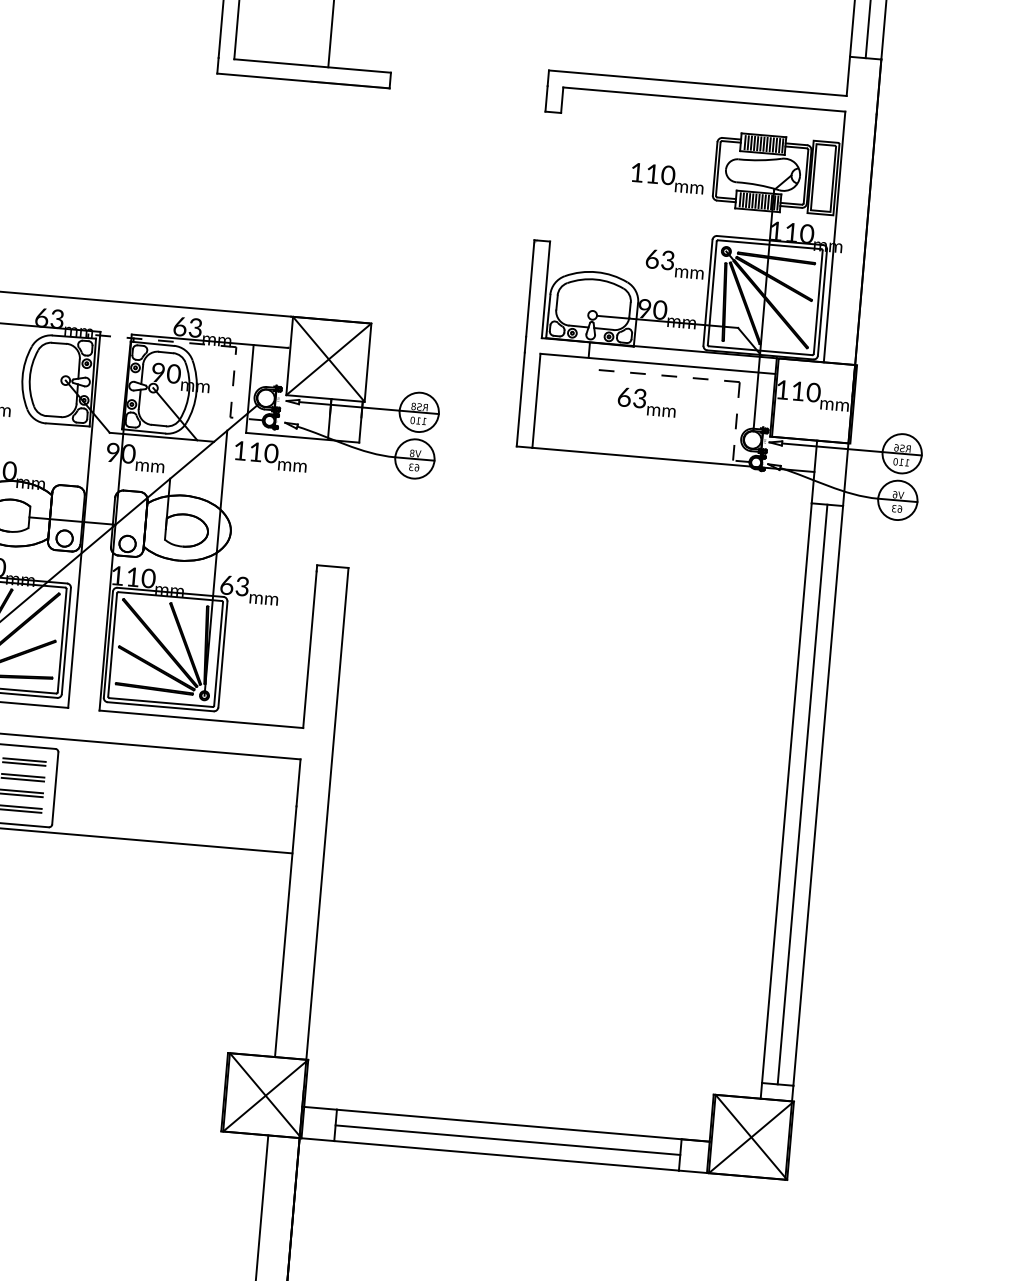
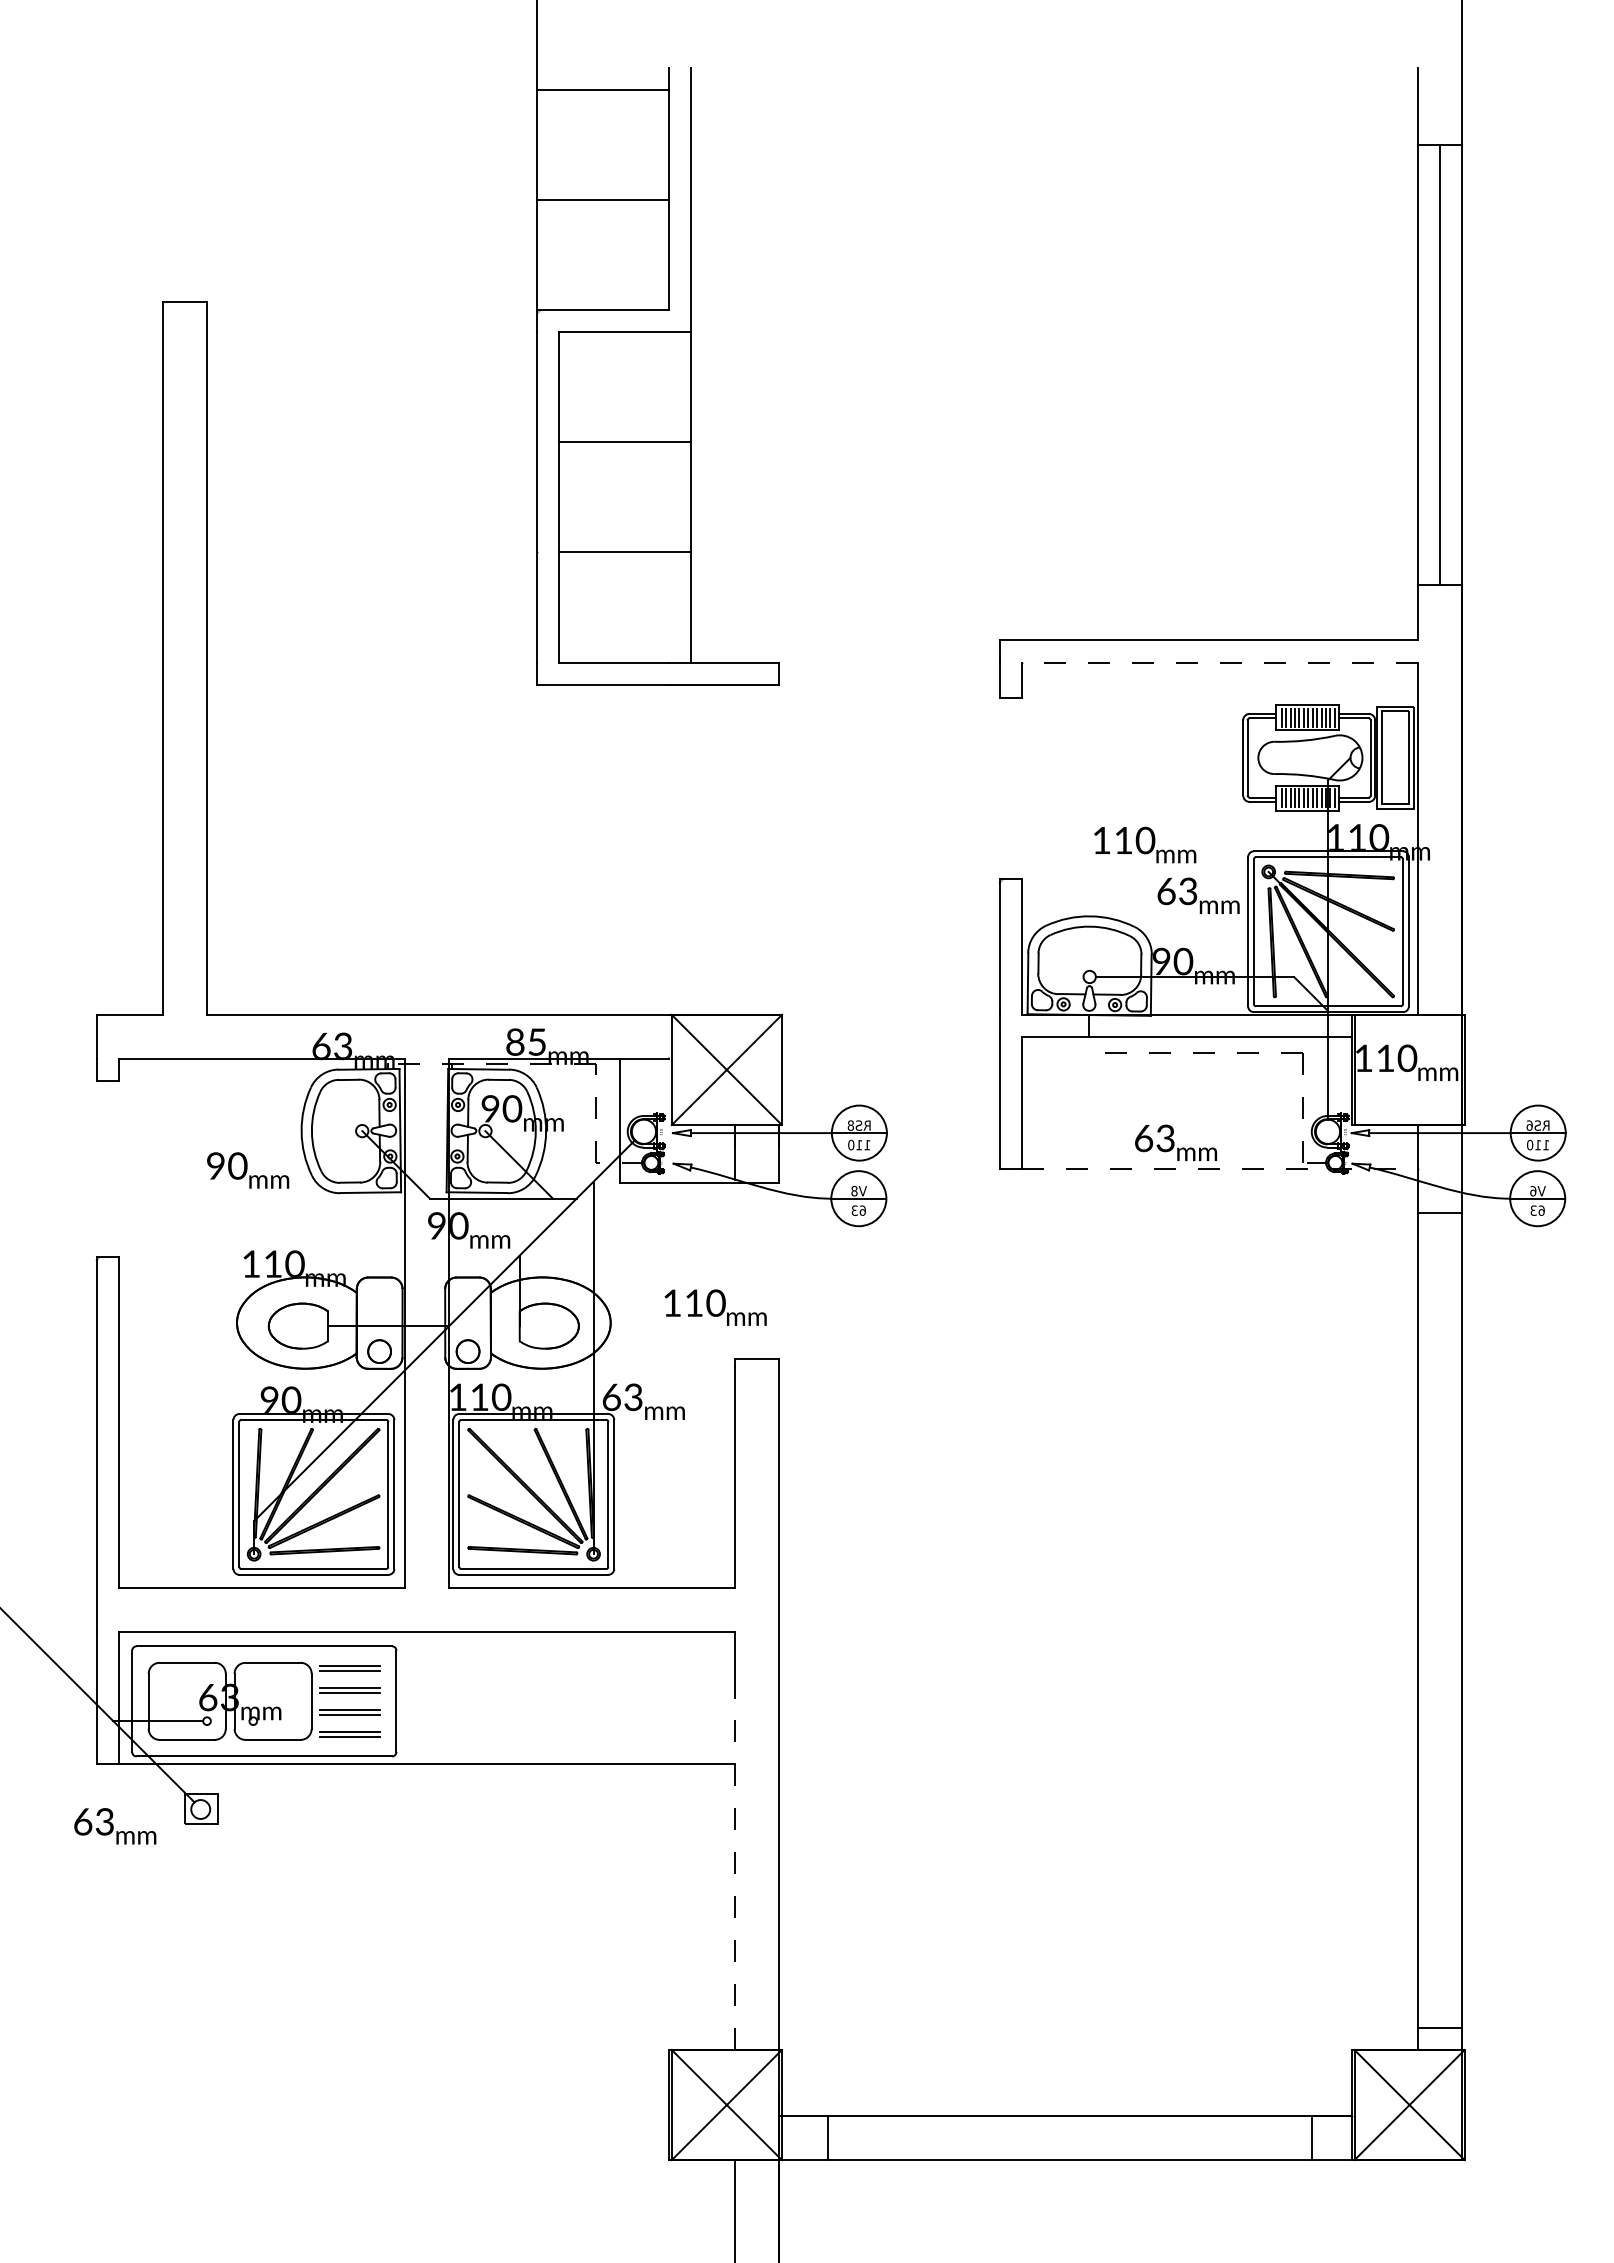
line: (704, 99) -> (1219, 662), solid -> dashed
text: (668, 178) -> (1145, 844), moved
text: (187, 326) -> (525, 1041), 63 -> 85
text: (647, 402) -> (1176, 1142), moved
text: (270, 456) -> (715, 1307), moved
line: (673, 460) -> (1220, 1169), solid -> dashed
line: (802, 794) -> (1439, 1620), removed
line: (285, 931) -> (735, 1873), solid -> dashed
line: (507, 1140) -> (1069, 2138), removed

